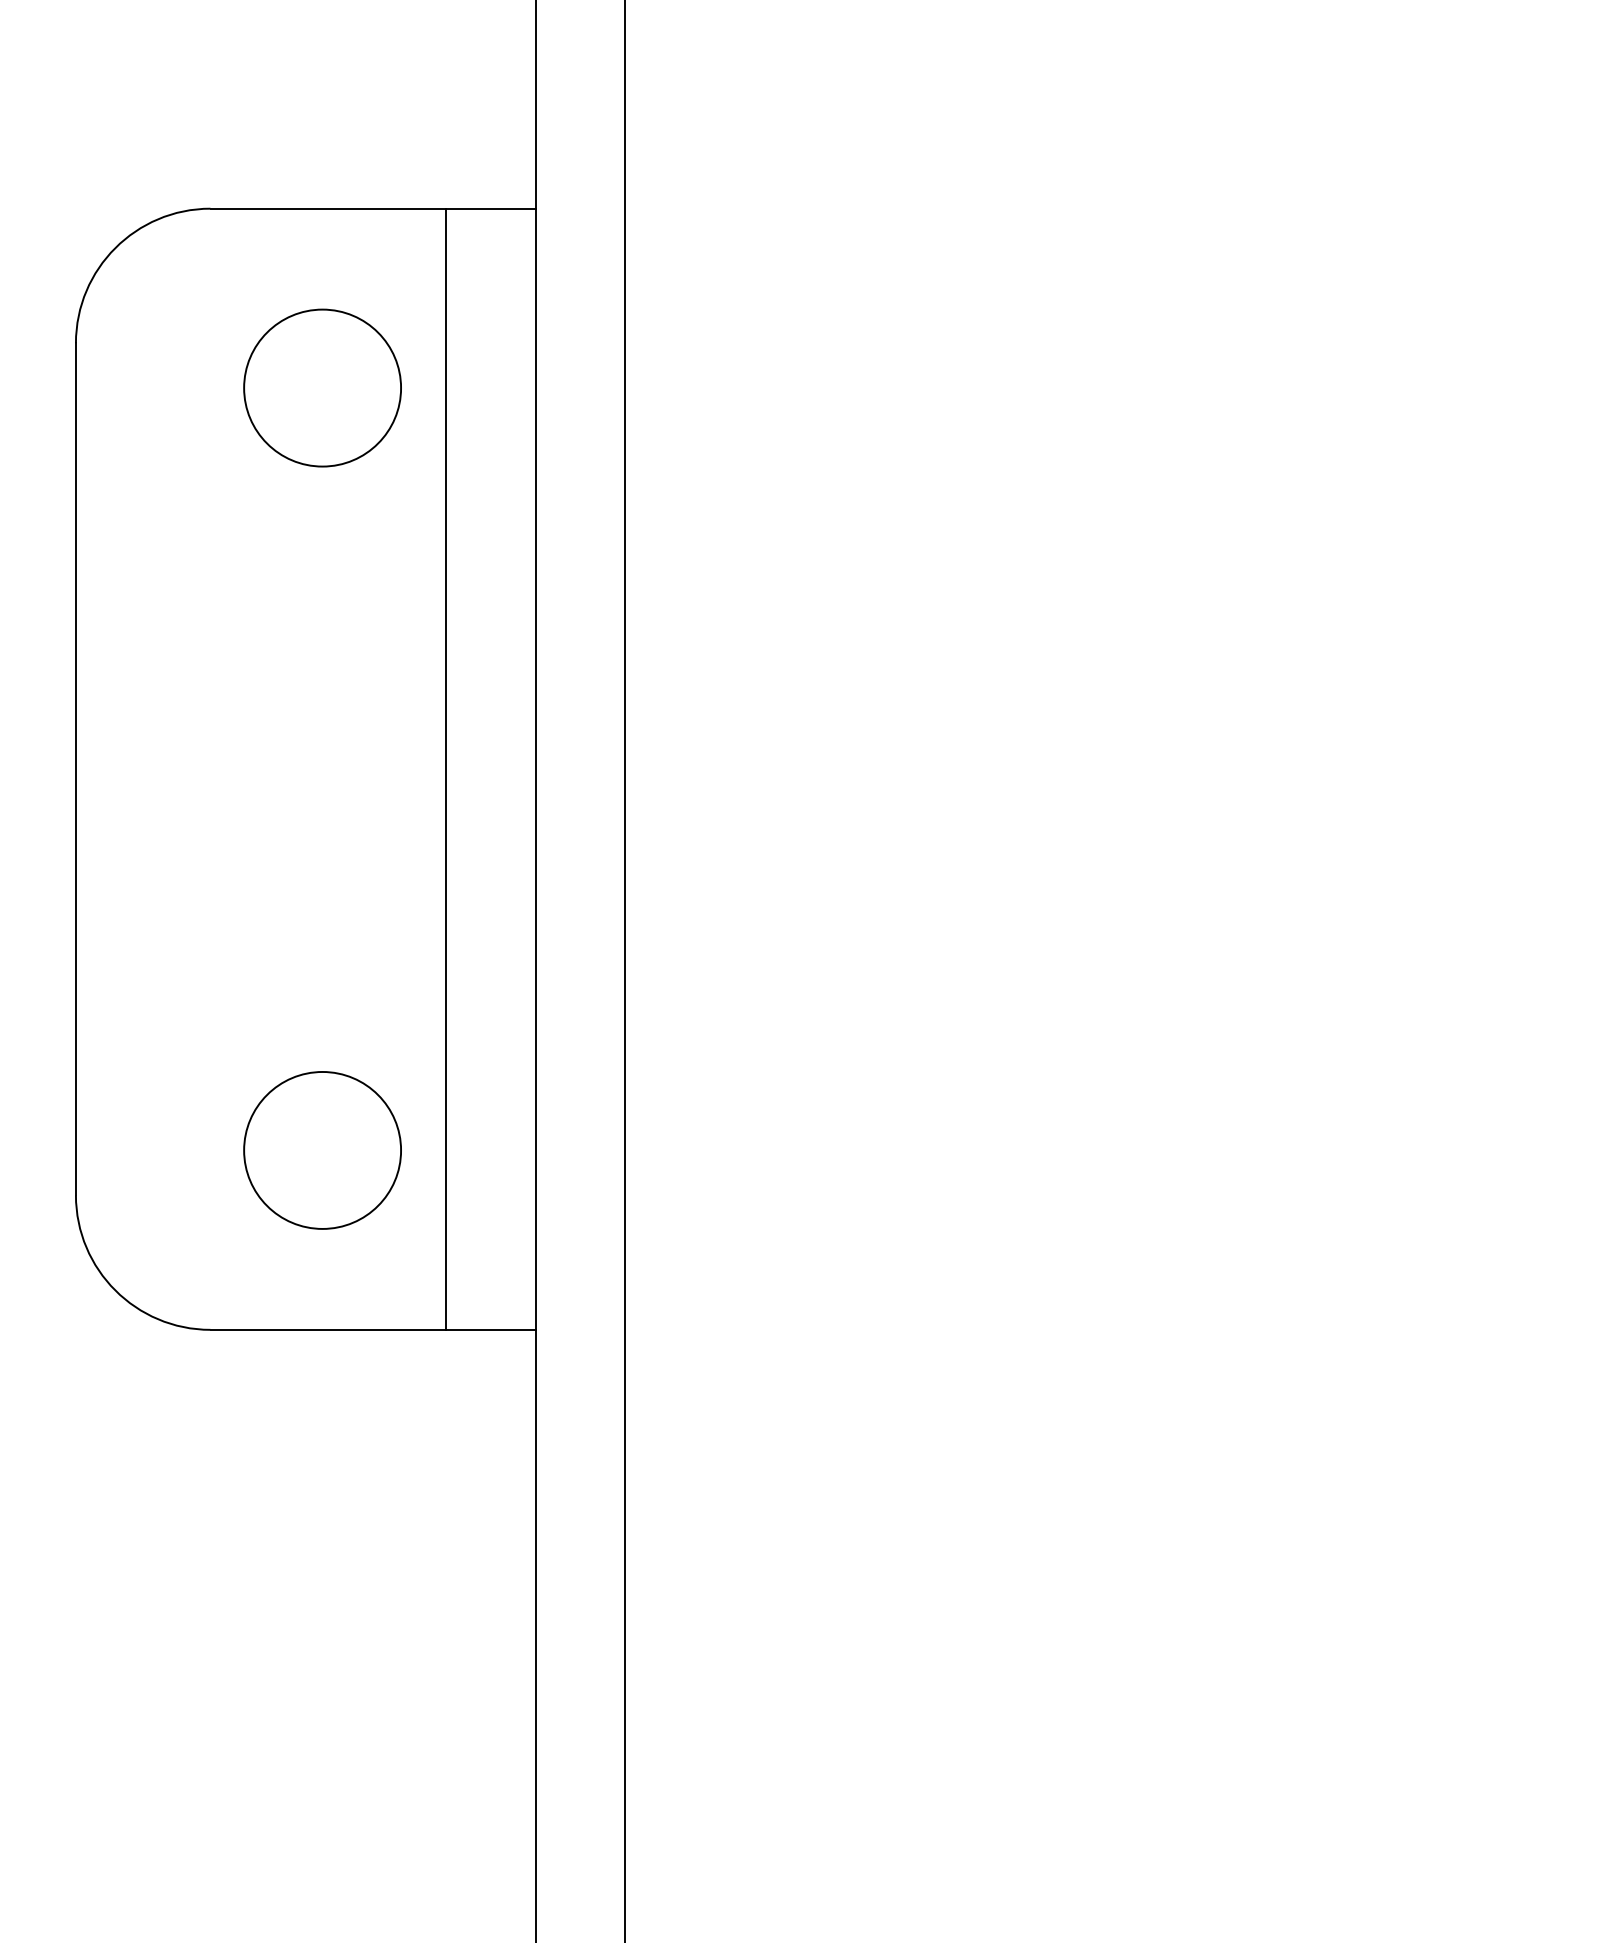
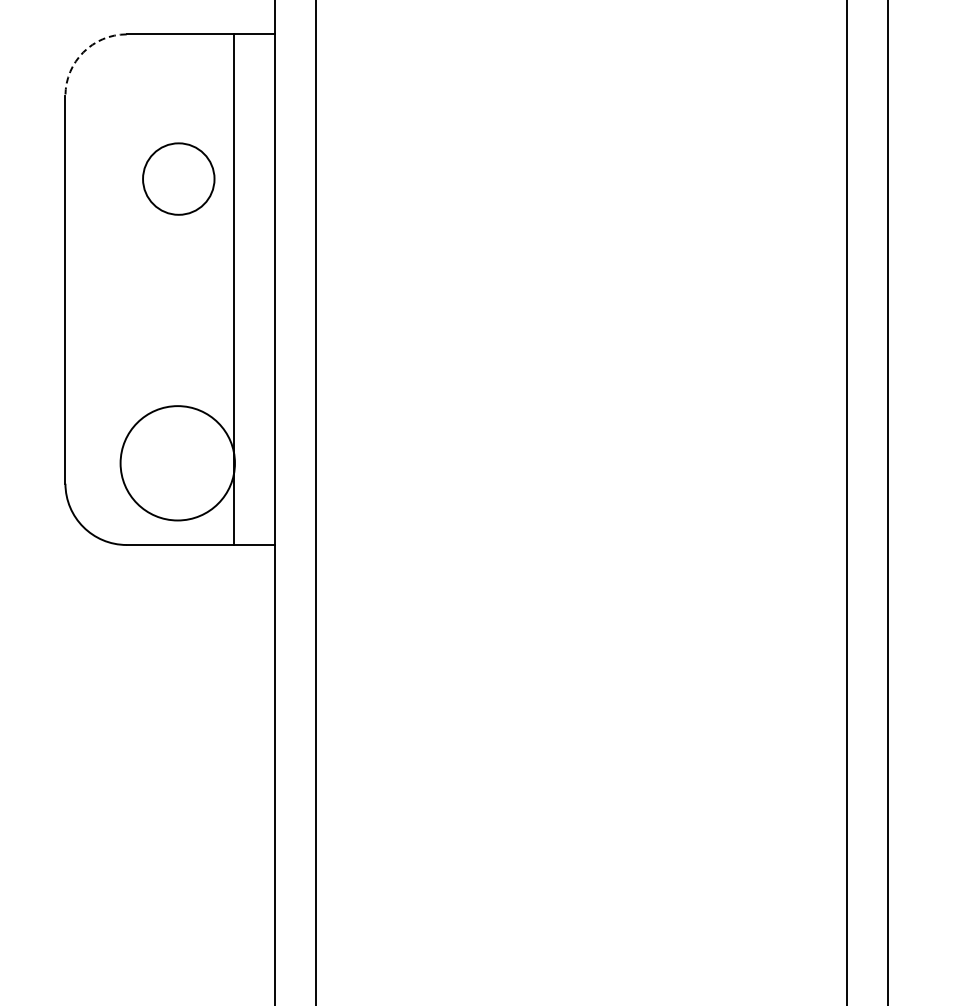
arc: (115, 248) -> (83, 52), solid -> dashed
circle: (321, 386) -> (178, 178), moved
circle: (321, 1150) -> (177, 463), size x1.6

